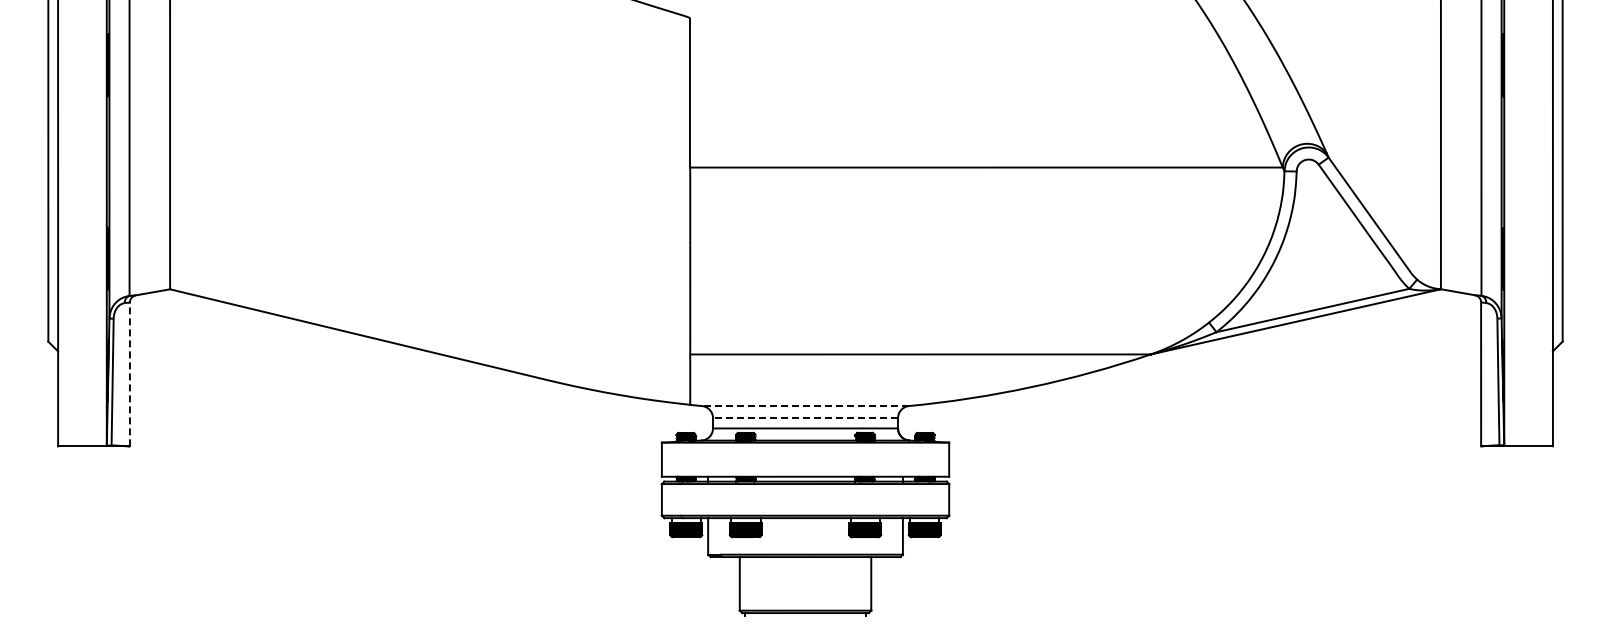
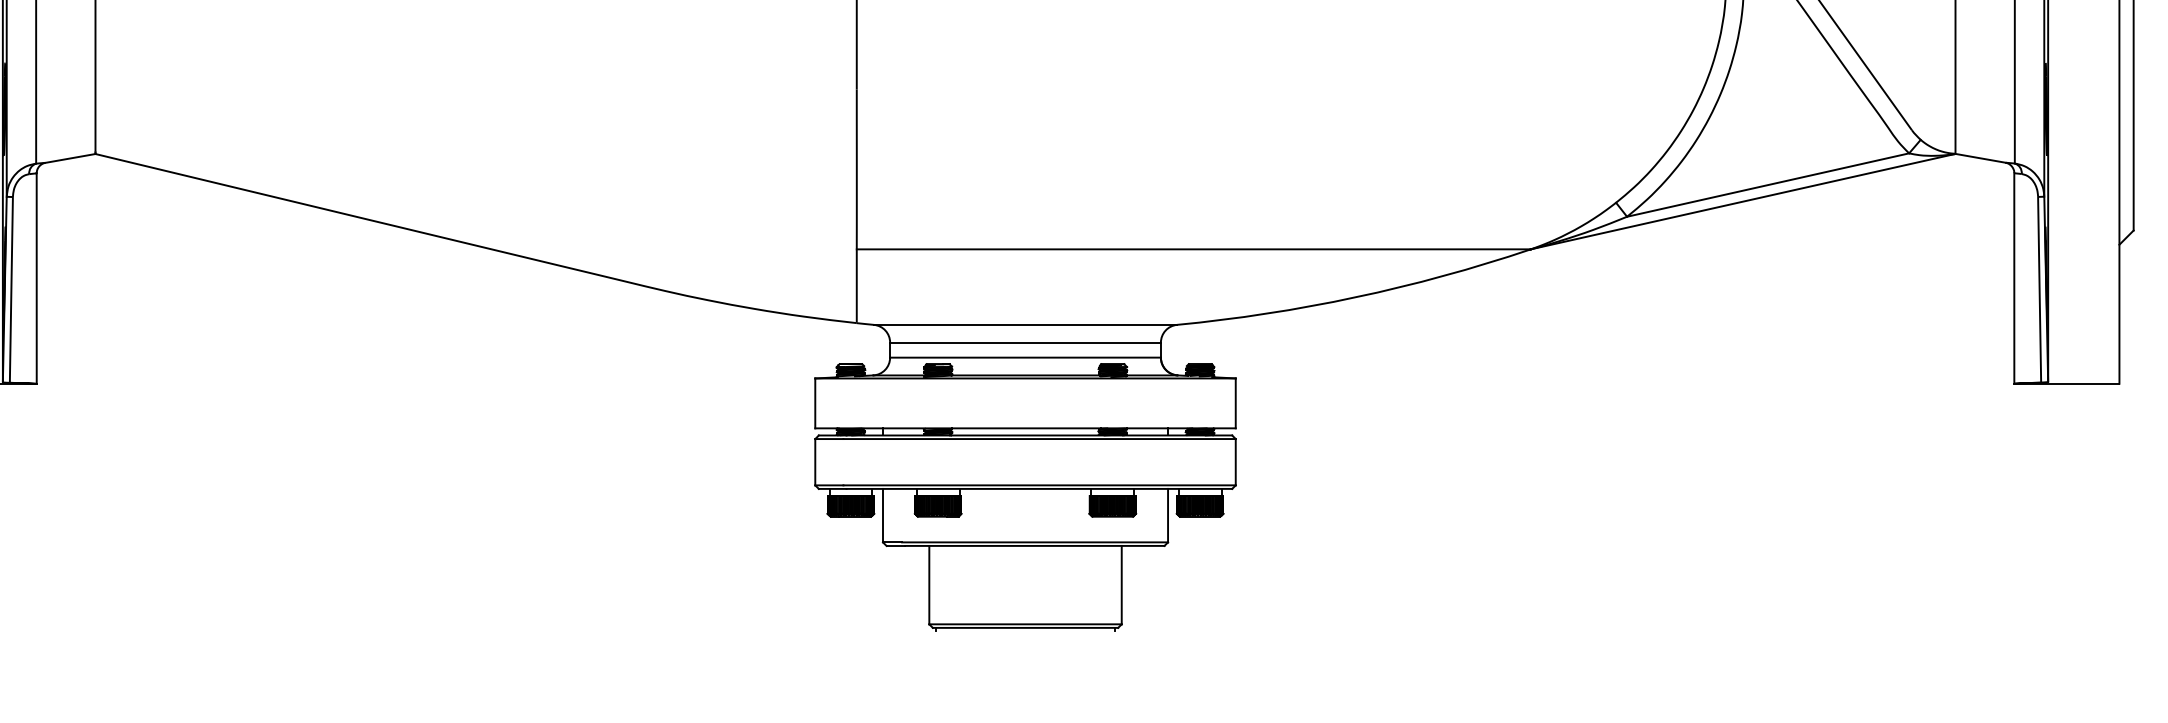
line: (129, 374) -> (36, 278), dashed -> solid
line: (805, 406) -> (1025, 325), dashed -> solid
line: (805, 418) -> (1025, 343), dashed -> solid

